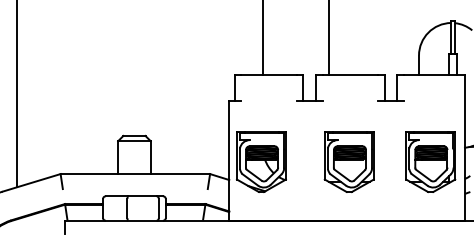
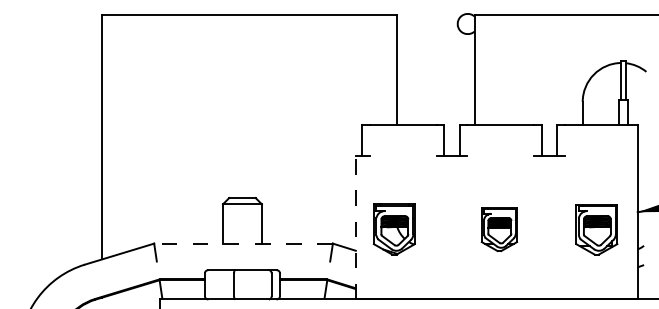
line: (228, 160) -> (355, 227), solid -> dashed
part: (261, 162) -> (394, 229), size x0.7
part: (349, 162) -> (499, 229), size x0.6
part: (430, 162) -> (596, 229), size x0.7
line: (135, 173) -> (243, 243), solid -> dashed

